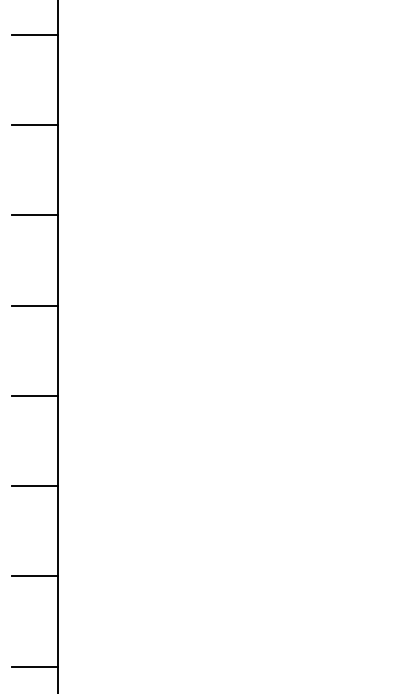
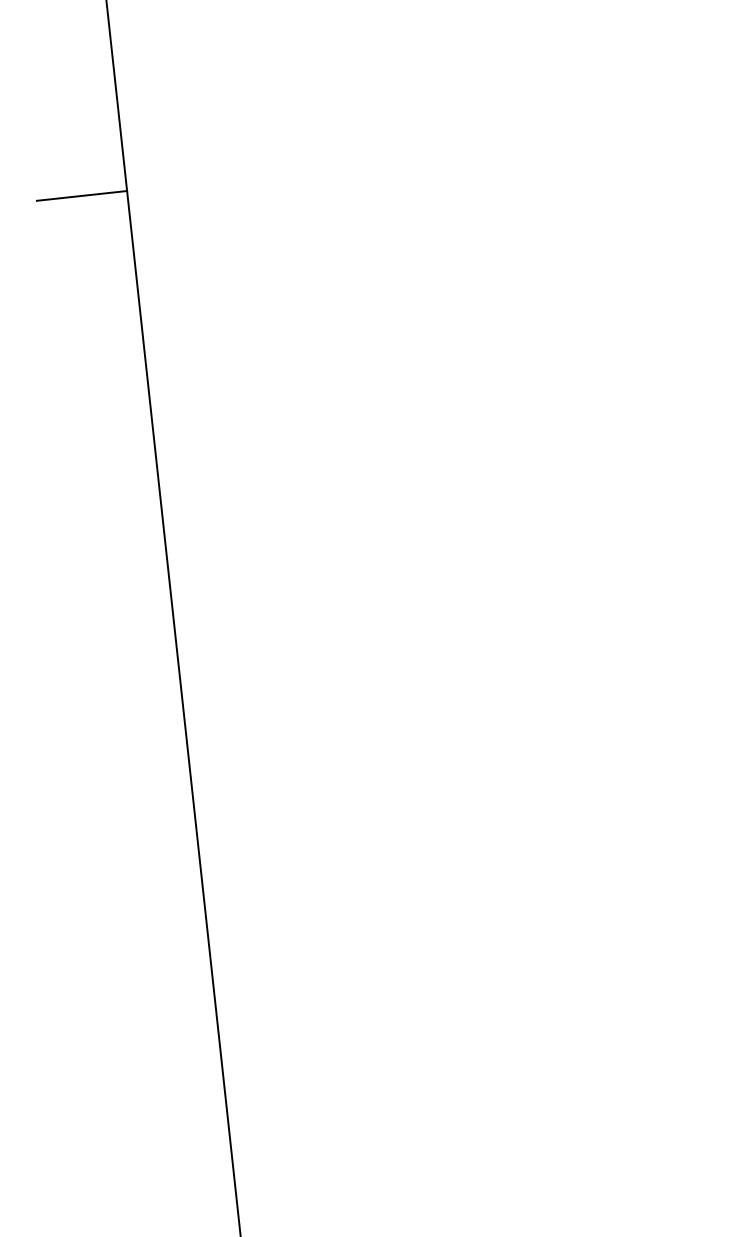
line: (34, 34) -> (61, 15), removed
line: (34, 215) -> (100, 377), removed
line: (34, 305) -> (120, 556), removed
line: (34, 395) -> (139, 736), removed
line: (34, 486) -> (159, 918), removed
line: (34, 576) -> (179, 1097), removed

